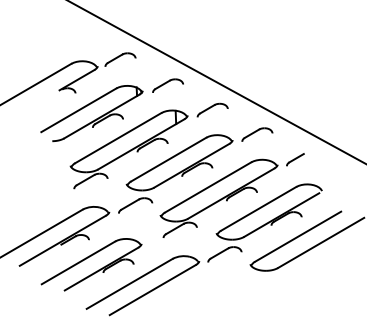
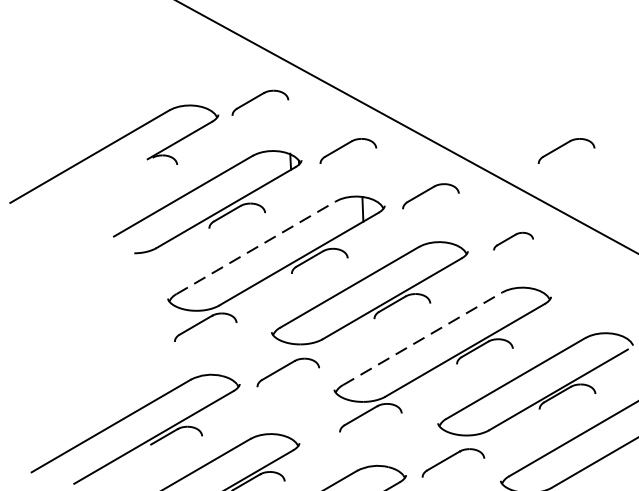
part: (285, 85) -> (565, 150), added
part: (257, 134) -> (513, 240), size x0.7
line: (118, 138) -> (256, 248), solid -> dashed
part: (295, 159) -> (584, 287), removed
line: (208, 187) -> (423, 338), solid -> dashed

